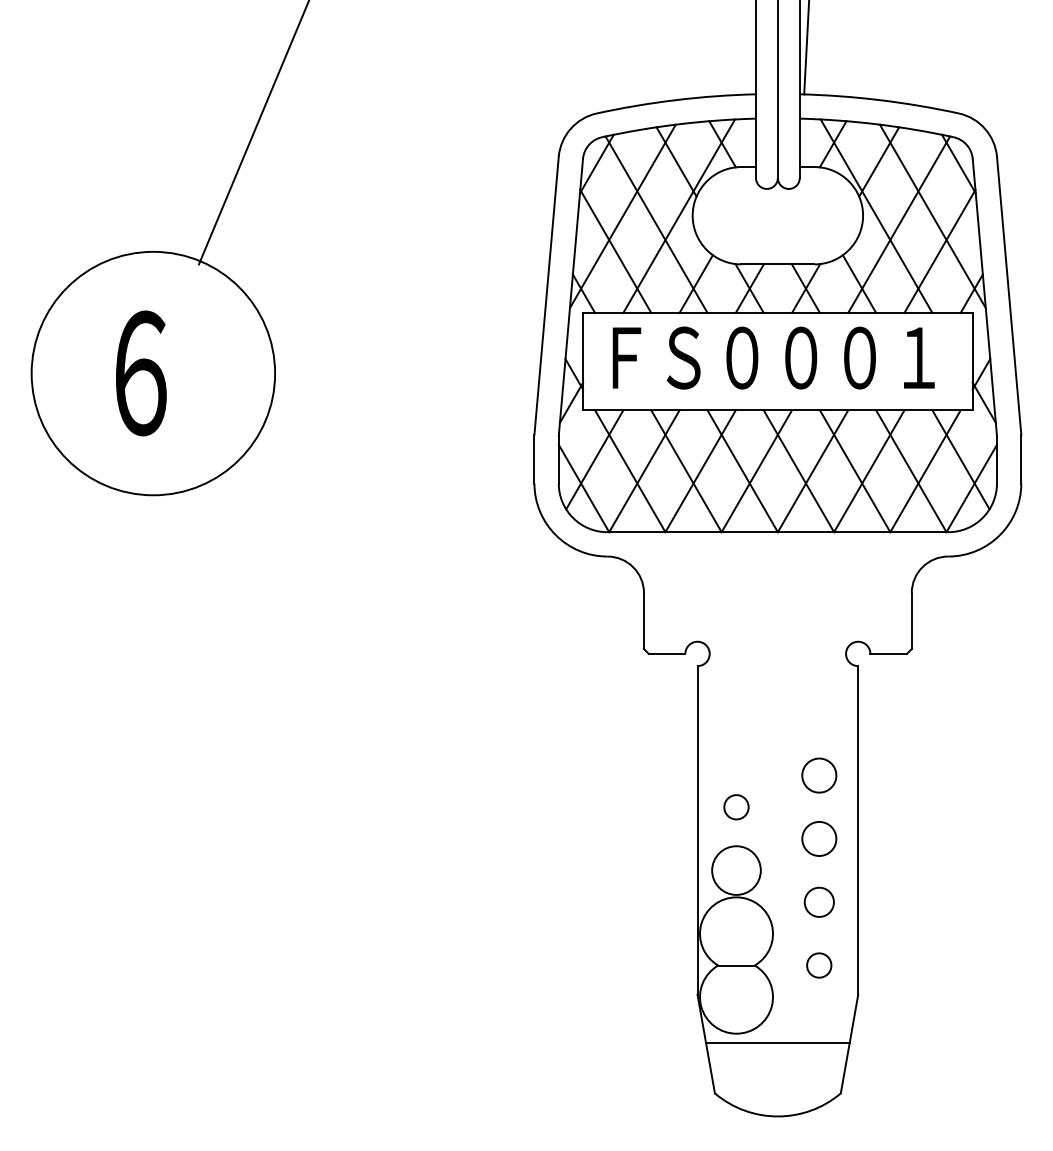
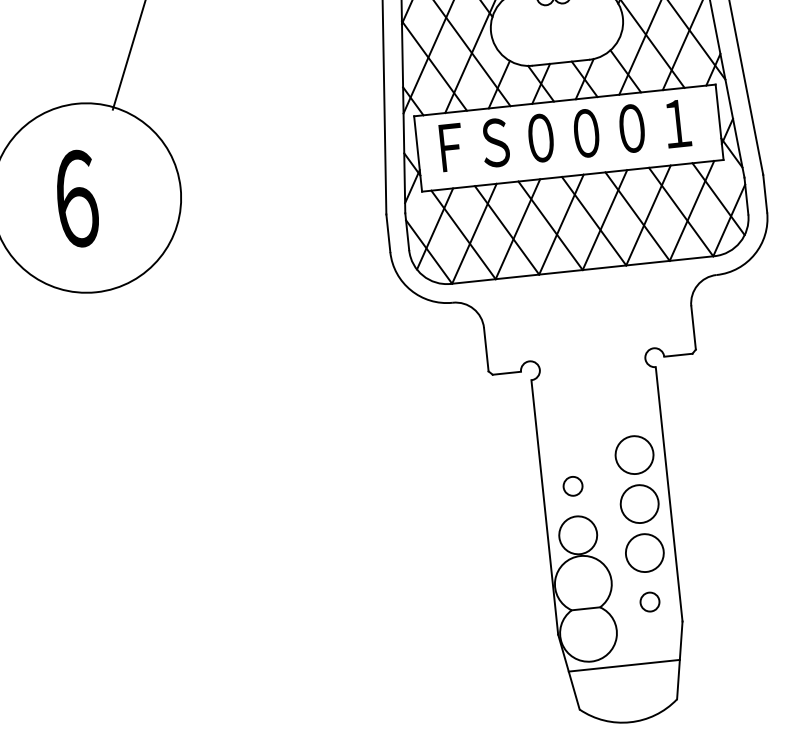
circle: (819, 775) -> (634, 454), size x1.43
circle: (819, 838) -> (639, 503), size x1.43
circle: (819, 902) -> (645, 553), size x1.67

